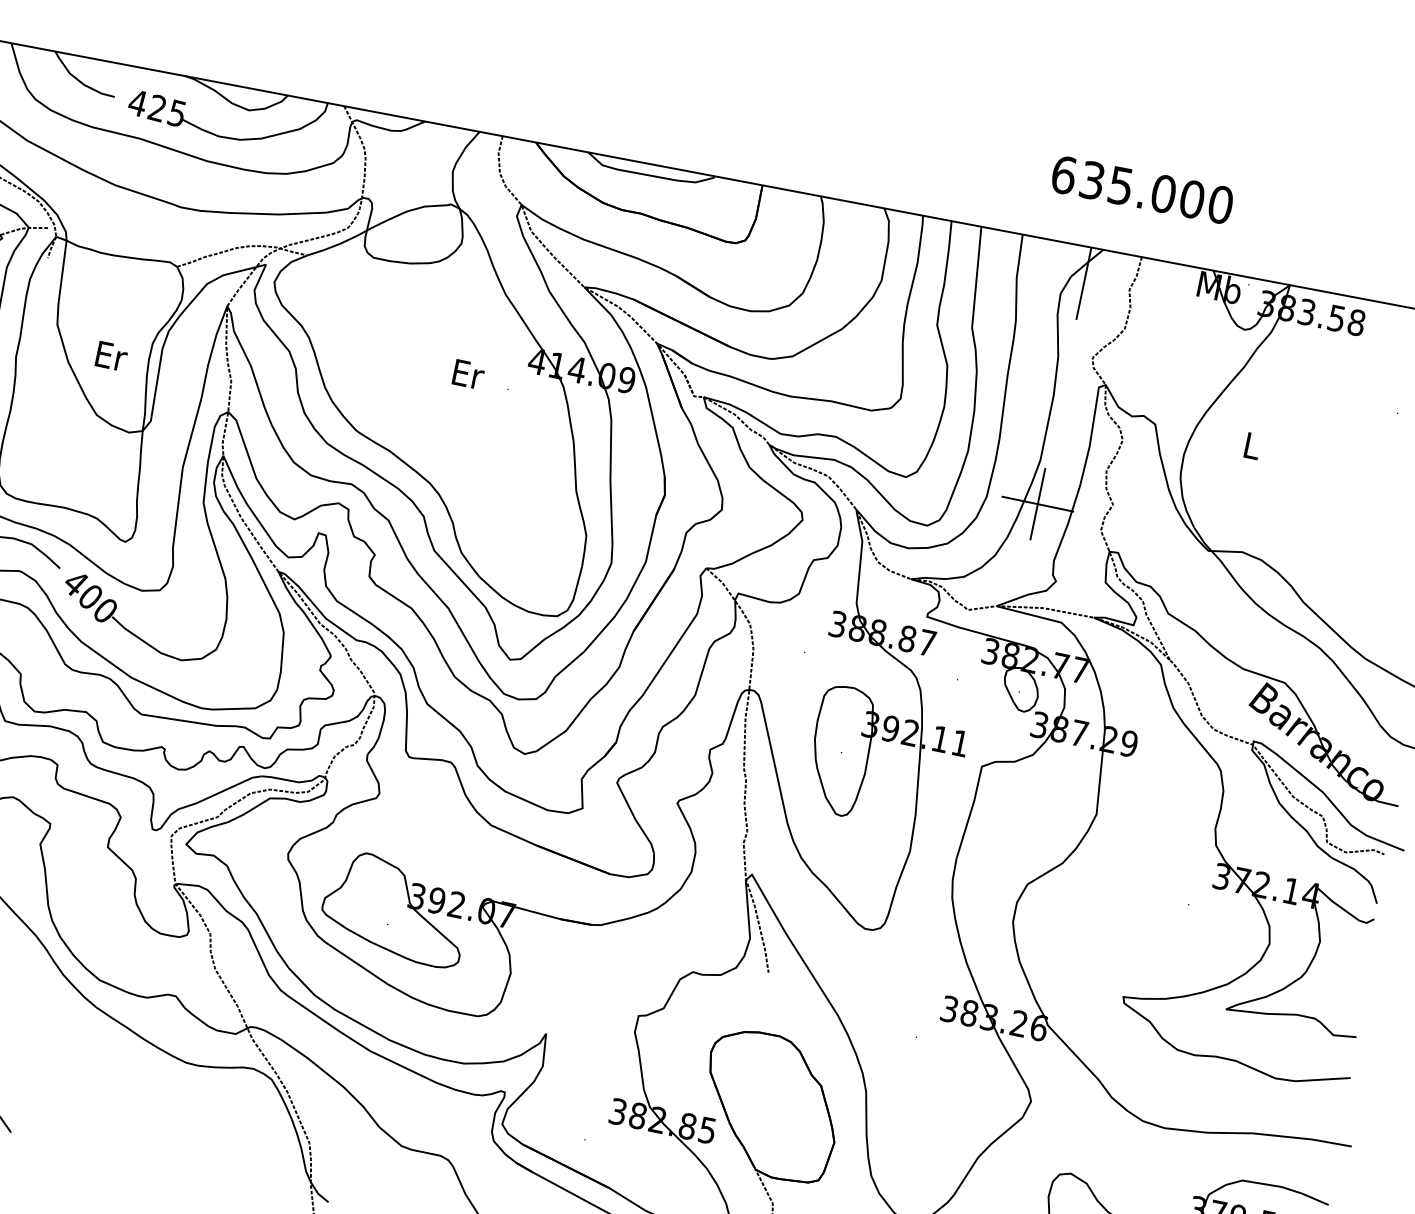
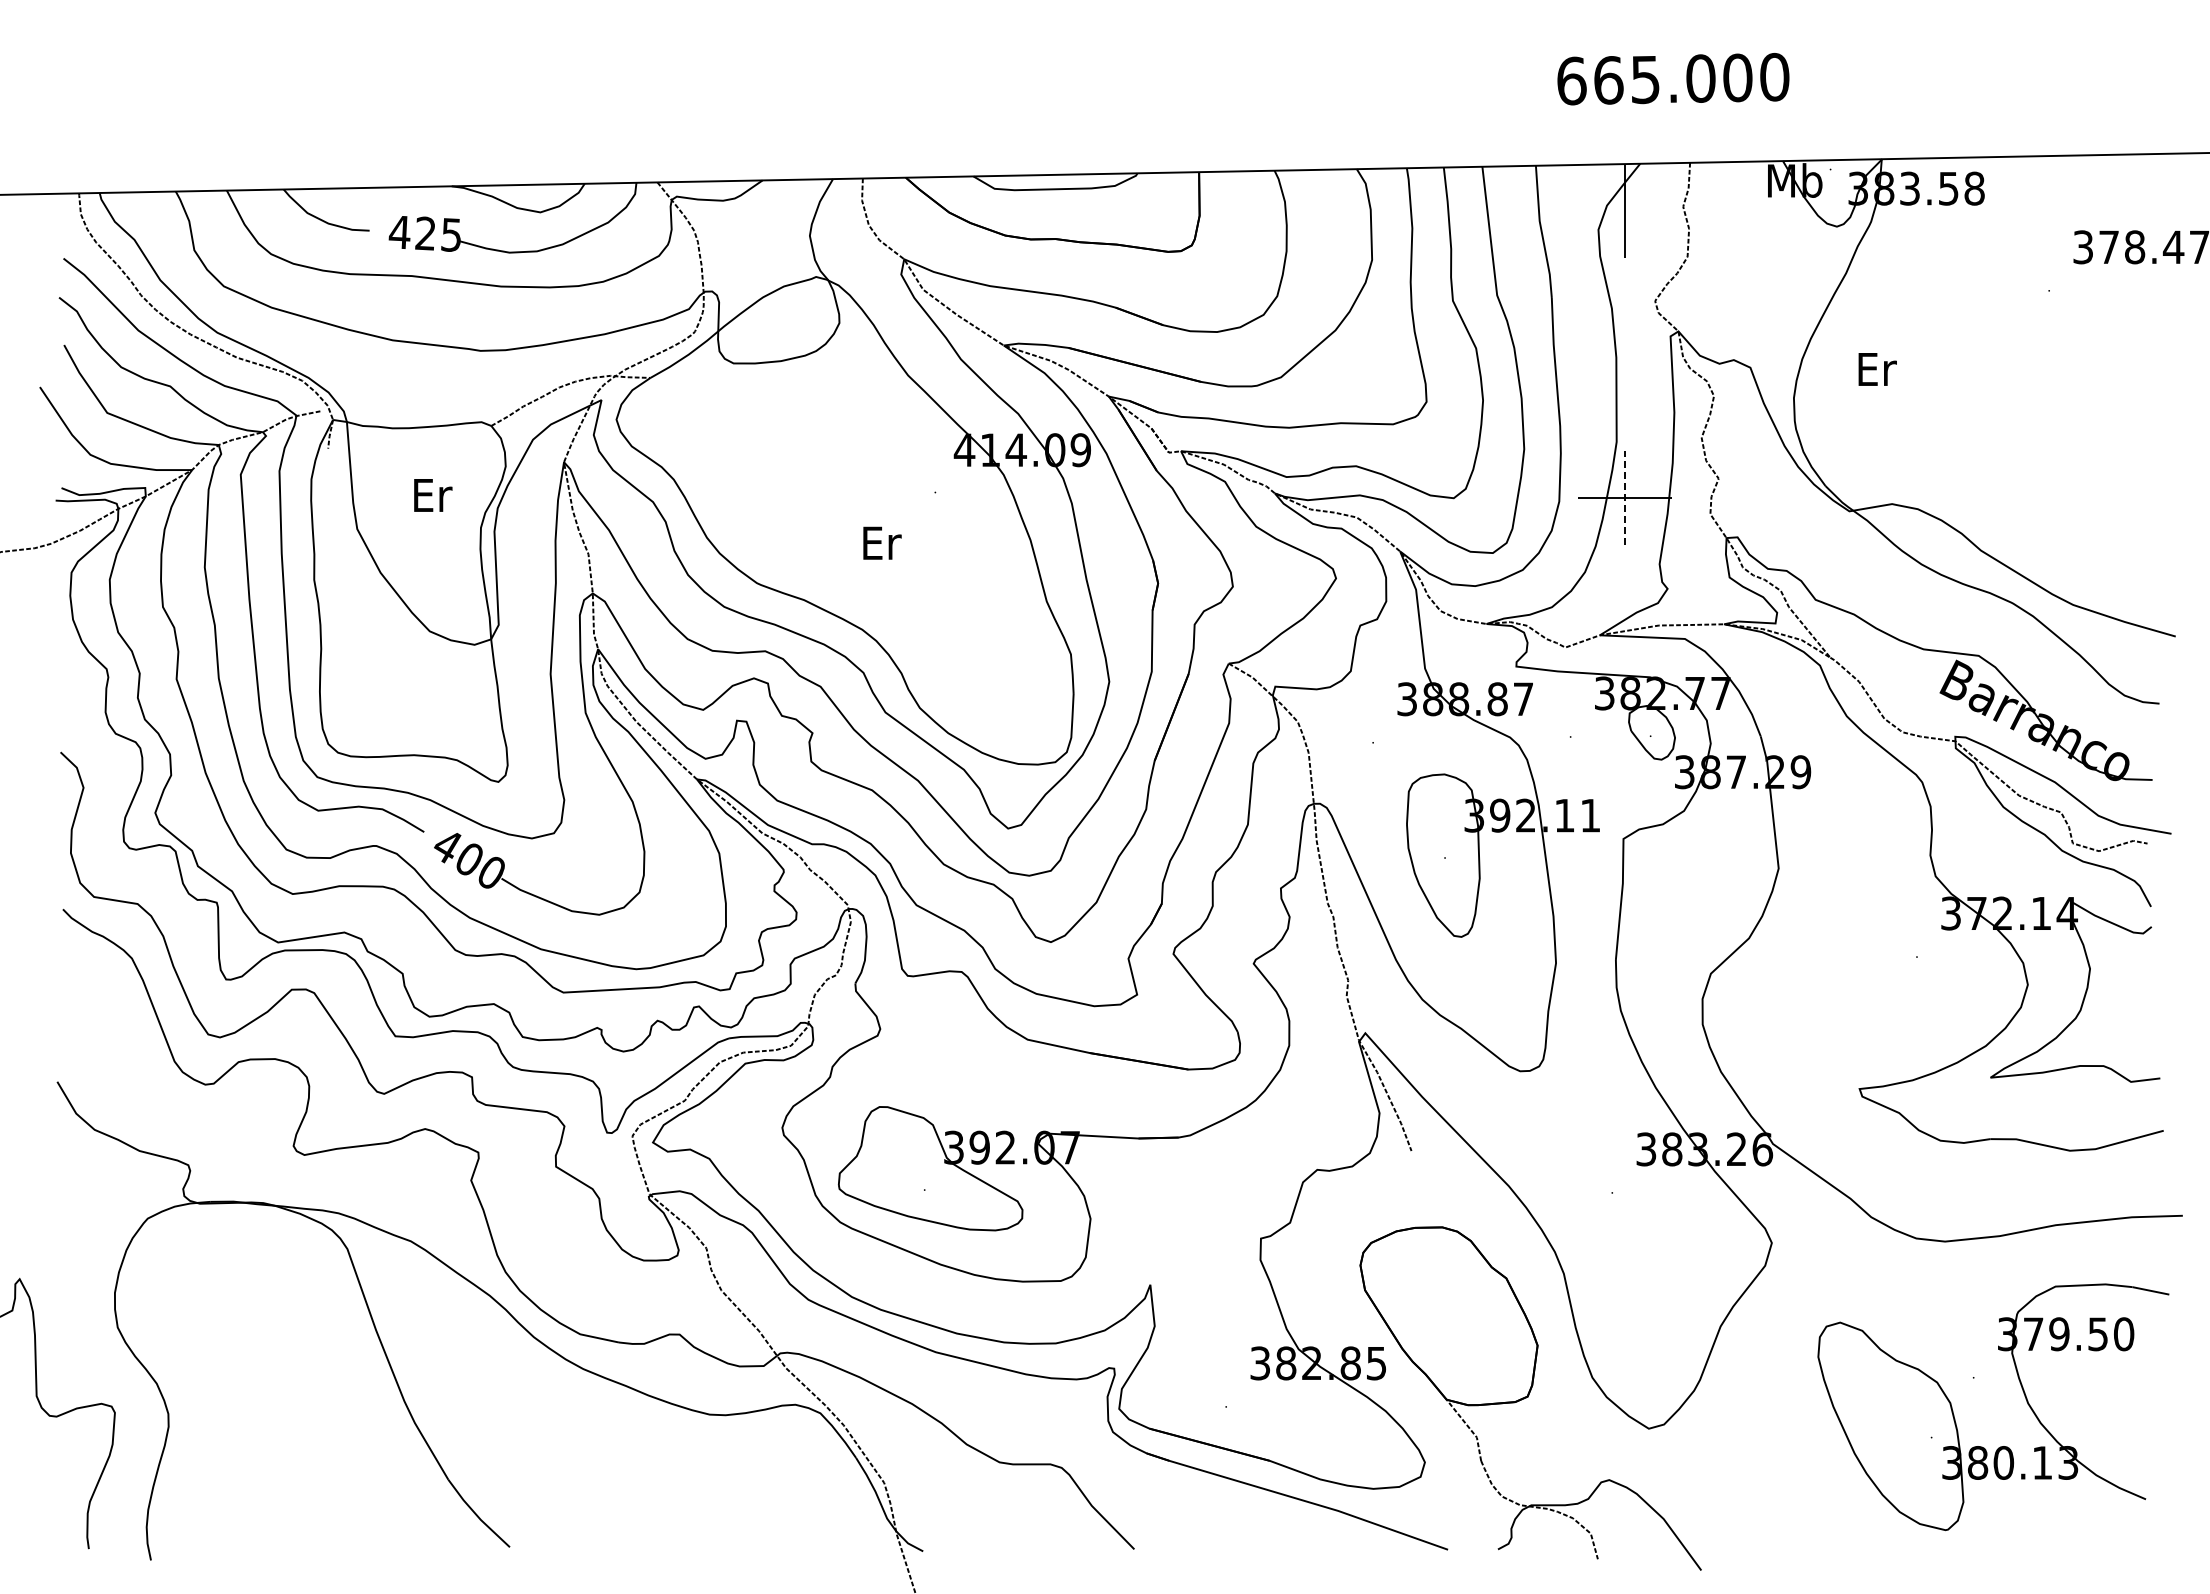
text: (1092, 180) -> (1608, 80), 635.000 -> 665.000
text: (111, 356) -> (433, 495), moved
text: (468, 374) -> (882, 542), moved
text: (1252, 446) -> (1877, 369), L -> Er
line: (1037, 504) -> (1624, 497), solid -> dashed

